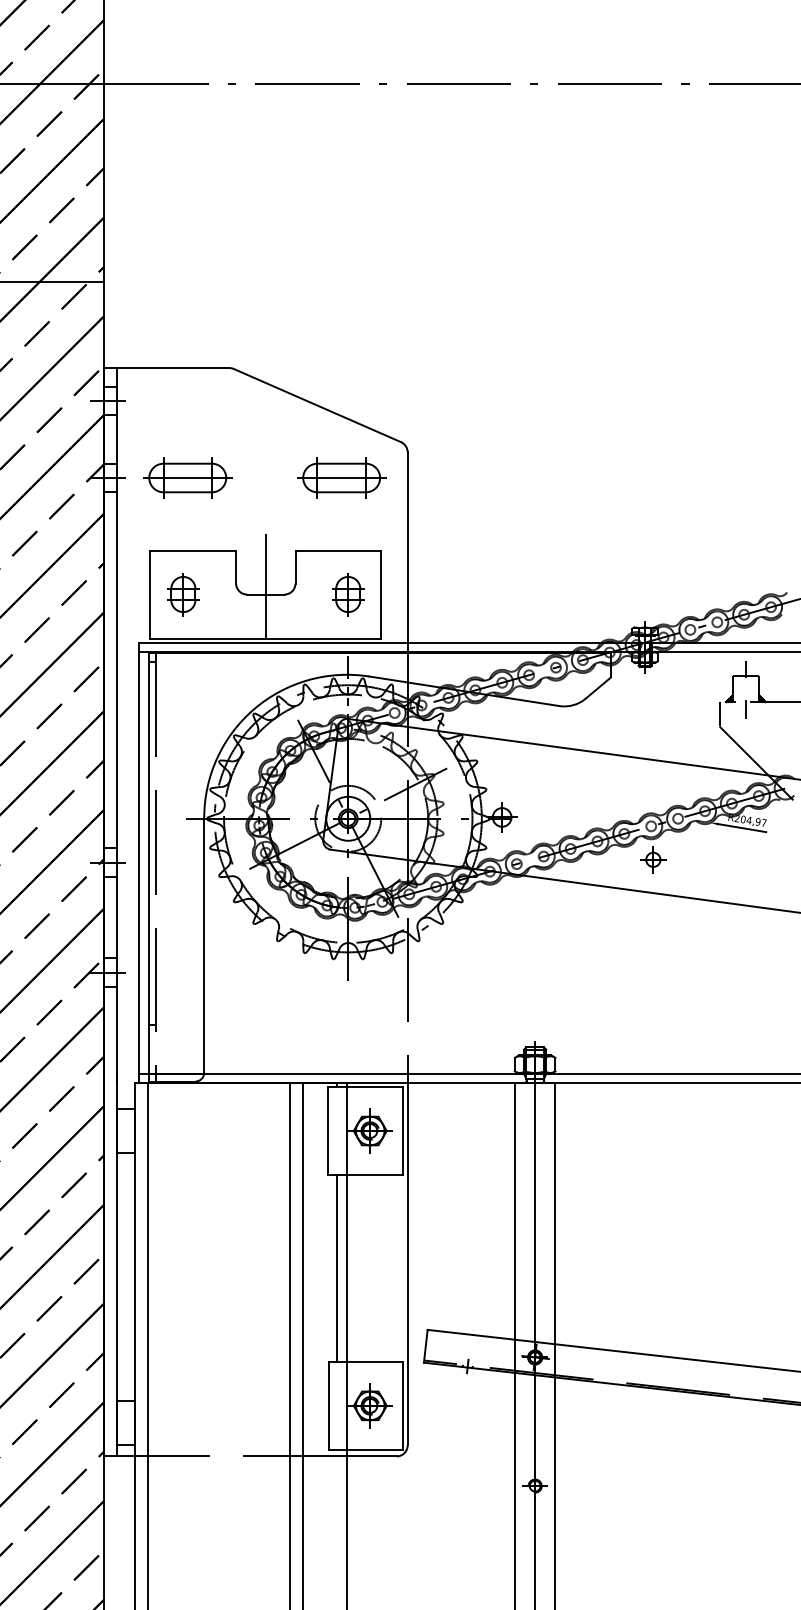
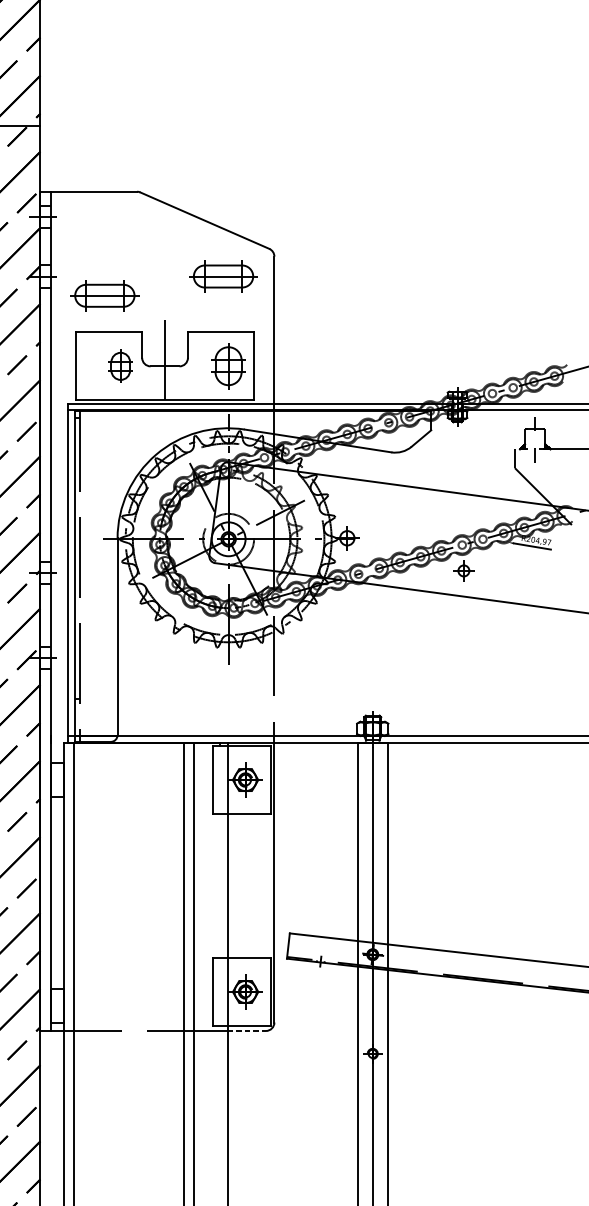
part: (187, 477) -> (104, 295), moved
part: (183, 594) -> (120, 366), moved
part: (348, 594) -> (228, 366), size x1.4
line: (337, 1268) -> (220, 886), removed
line: (371, 1456) -> (246, 1031), solid -> dashed

